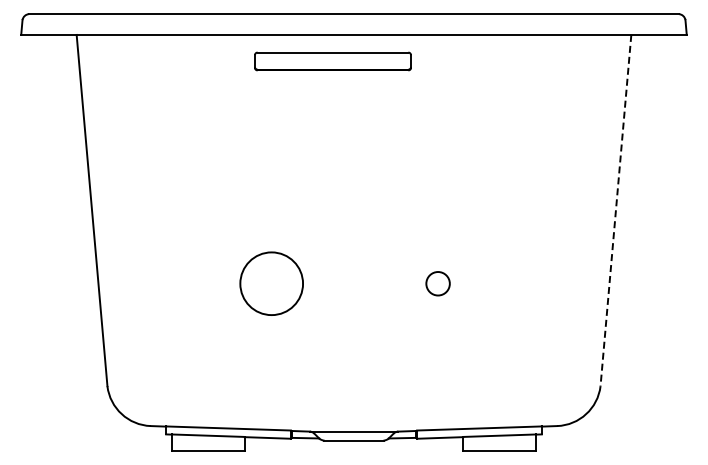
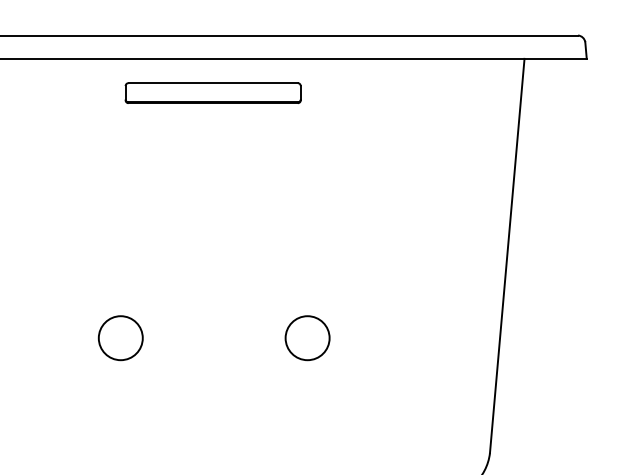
part: (332, 61) -> (212, 93), moved
line: (615, 211) -> (506, 257), dashed -> solid
circle: (271, 283) -> (120, 337), size x0.62
circle: (437, 283) -> (306, 337), size x1.67

